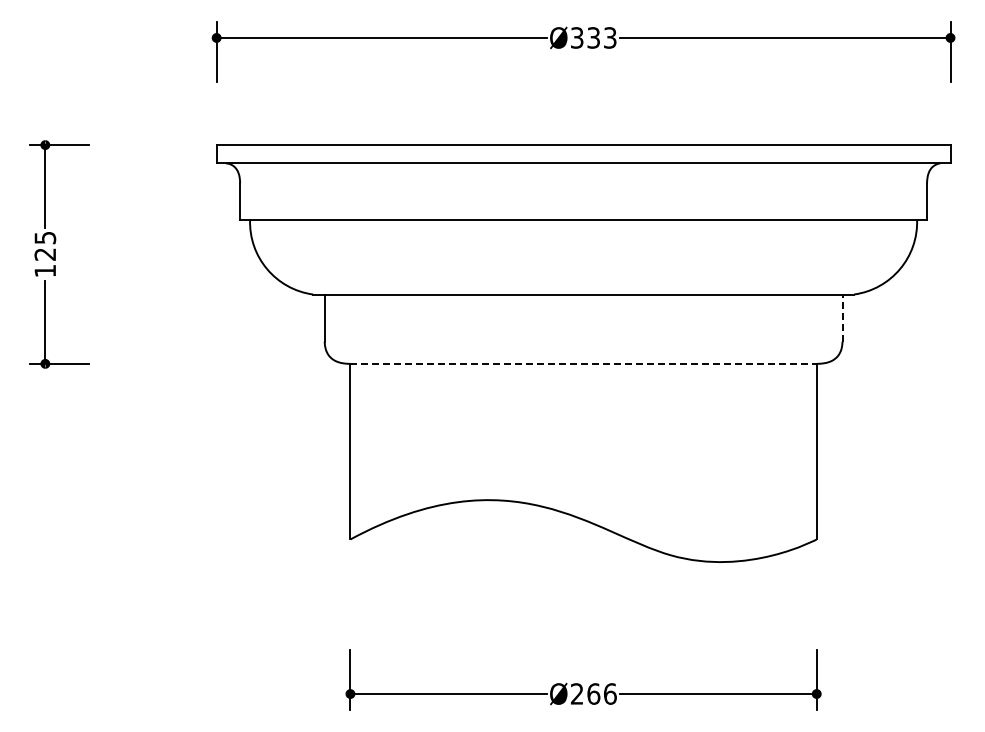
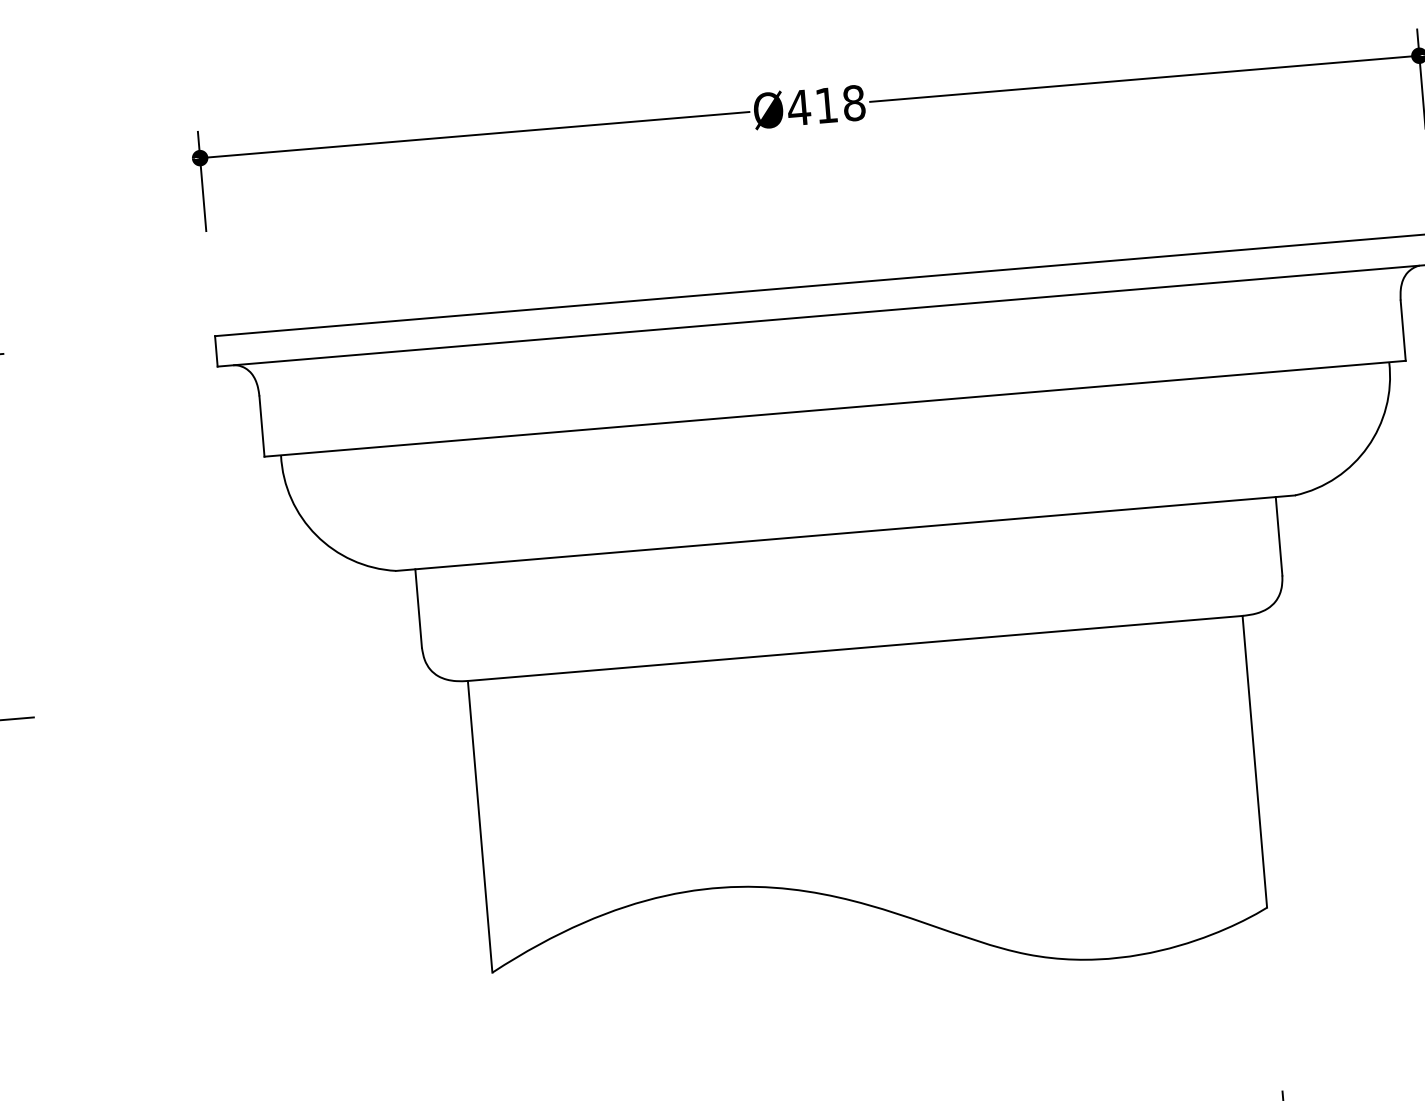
text: (593, 37) -> (826, 104), Ø333 -> Ø418
line: (842, 318) -> (1279, 536), dashed -> solid
line: (584, 363) -> (856, 647), dashed -> solid

